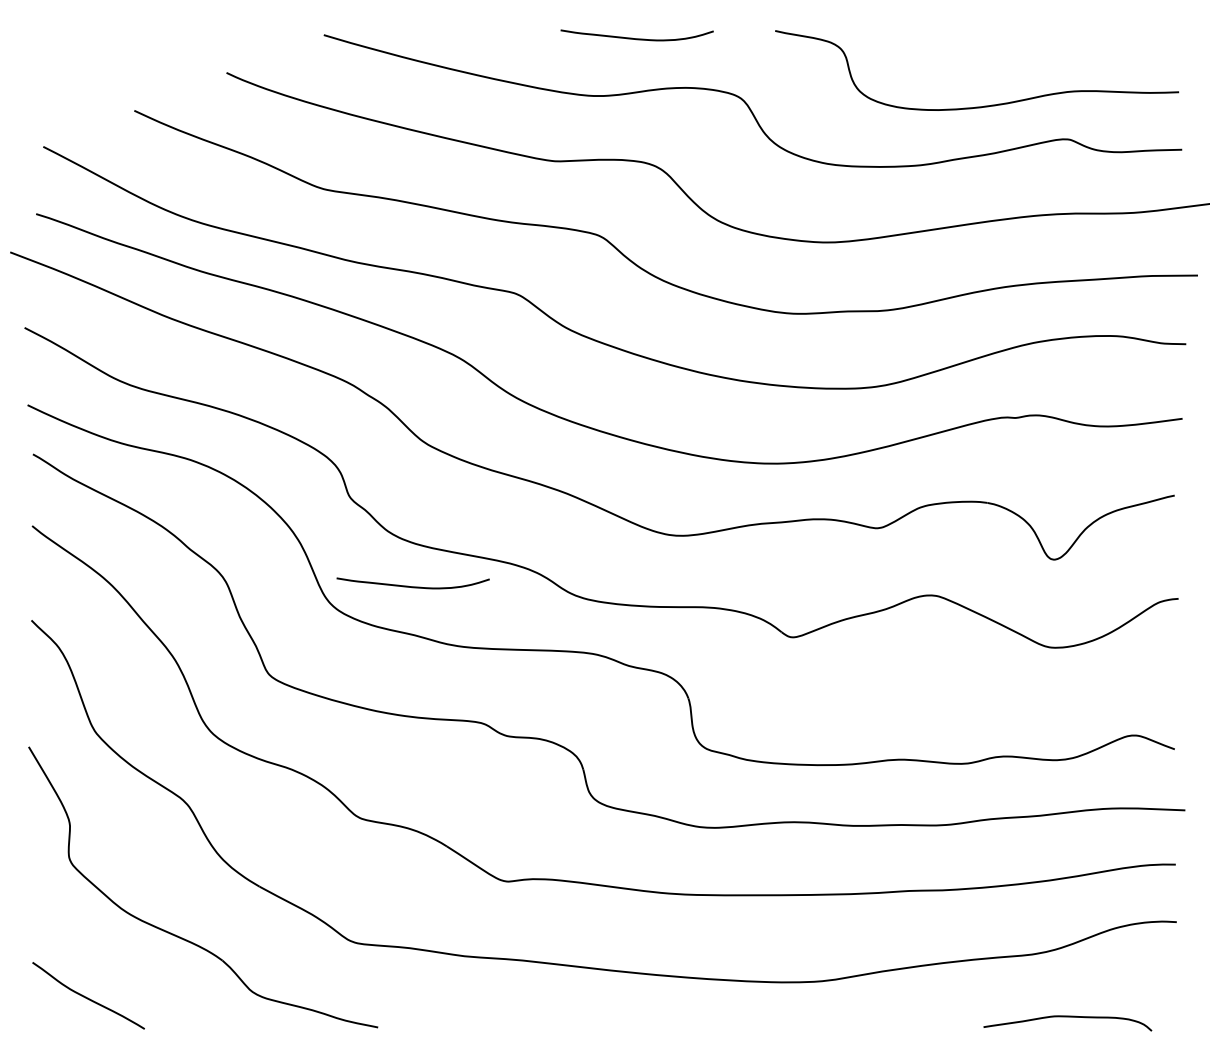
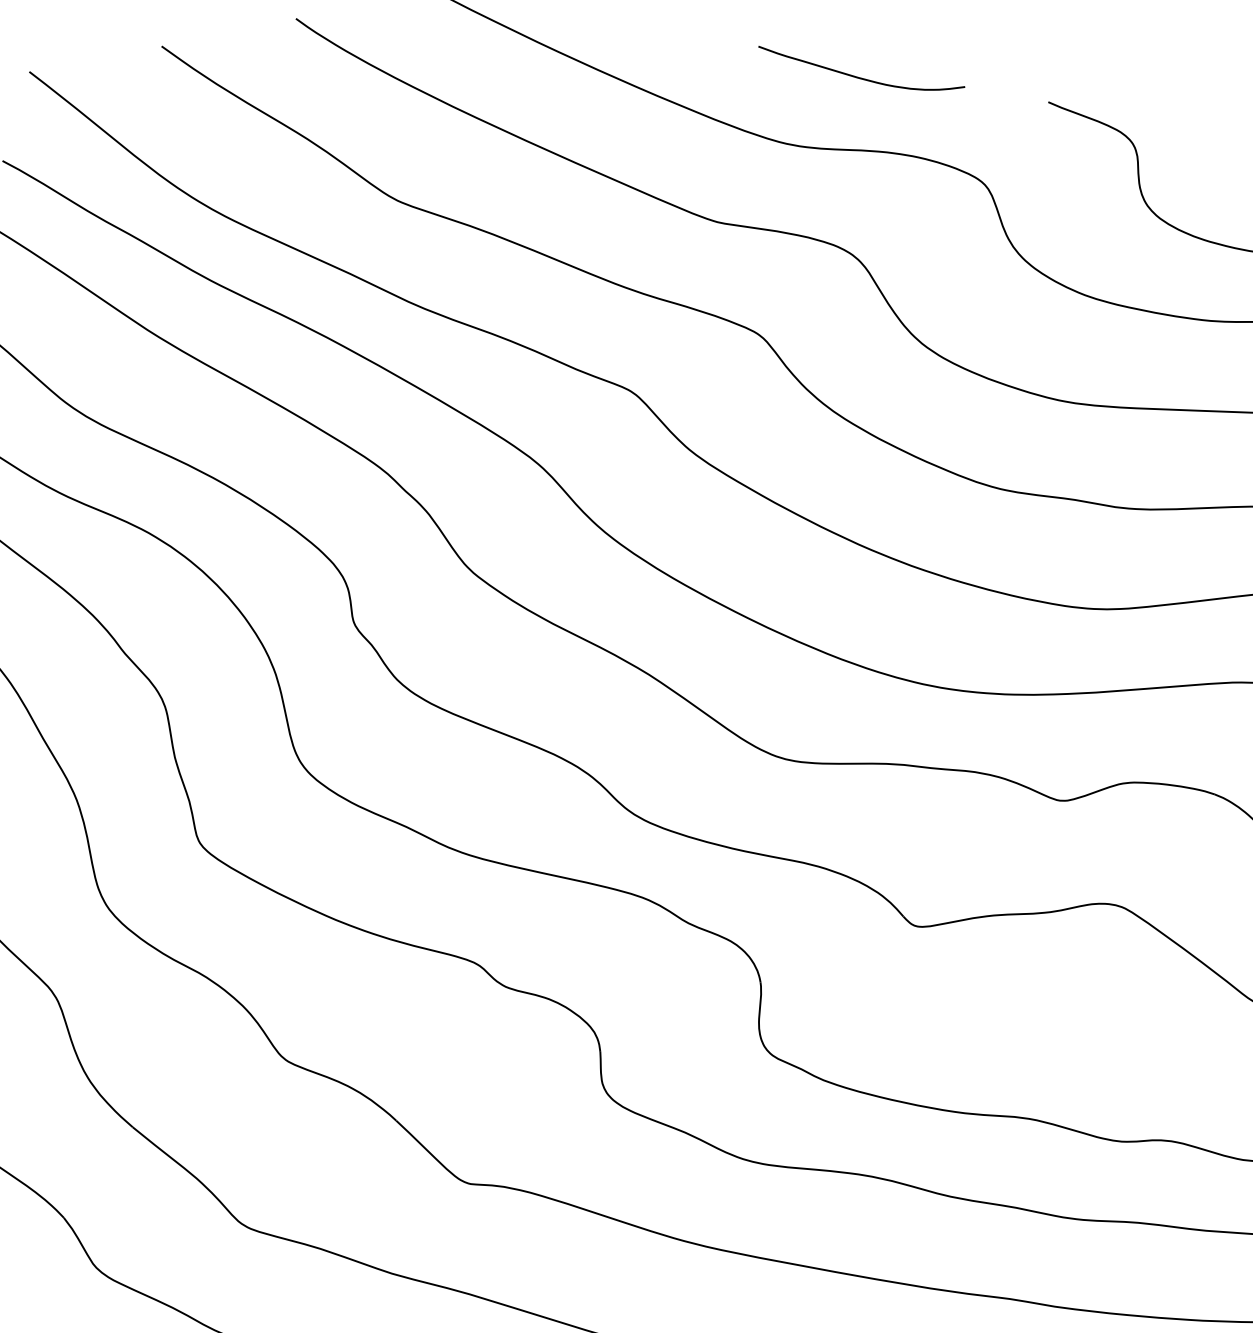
curve: (412, 586) -> (416, 760), removed

